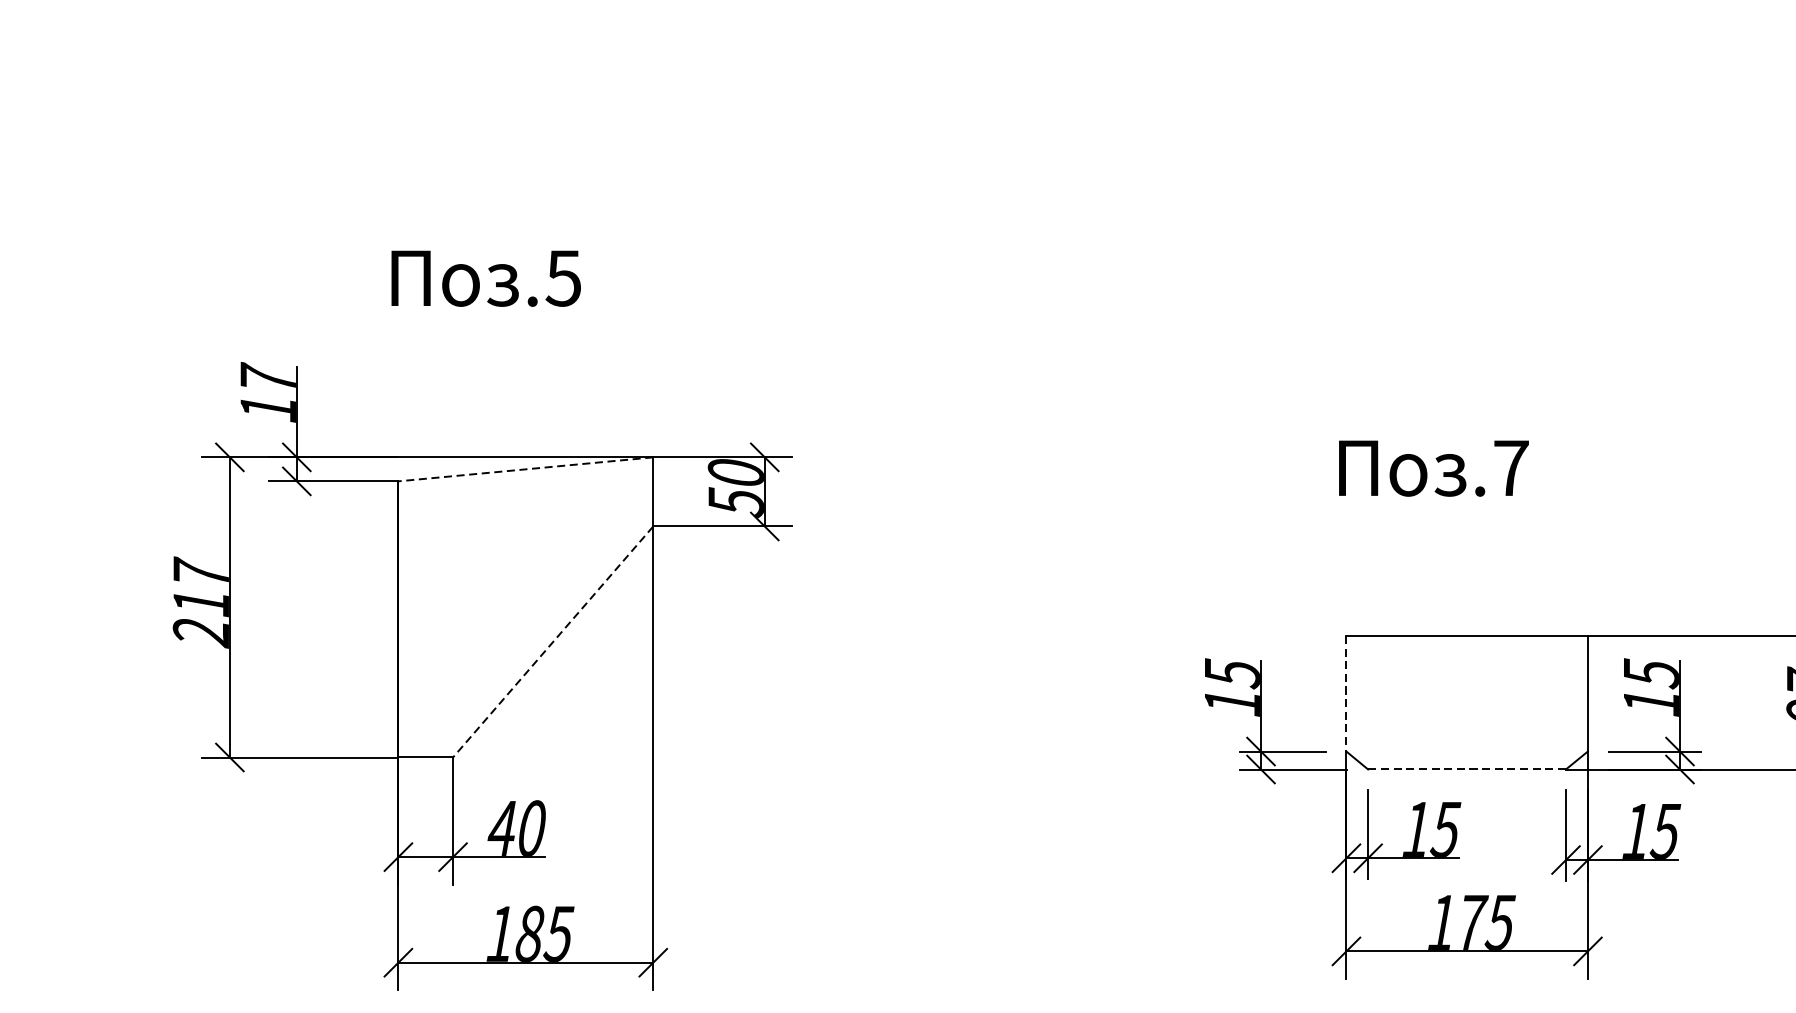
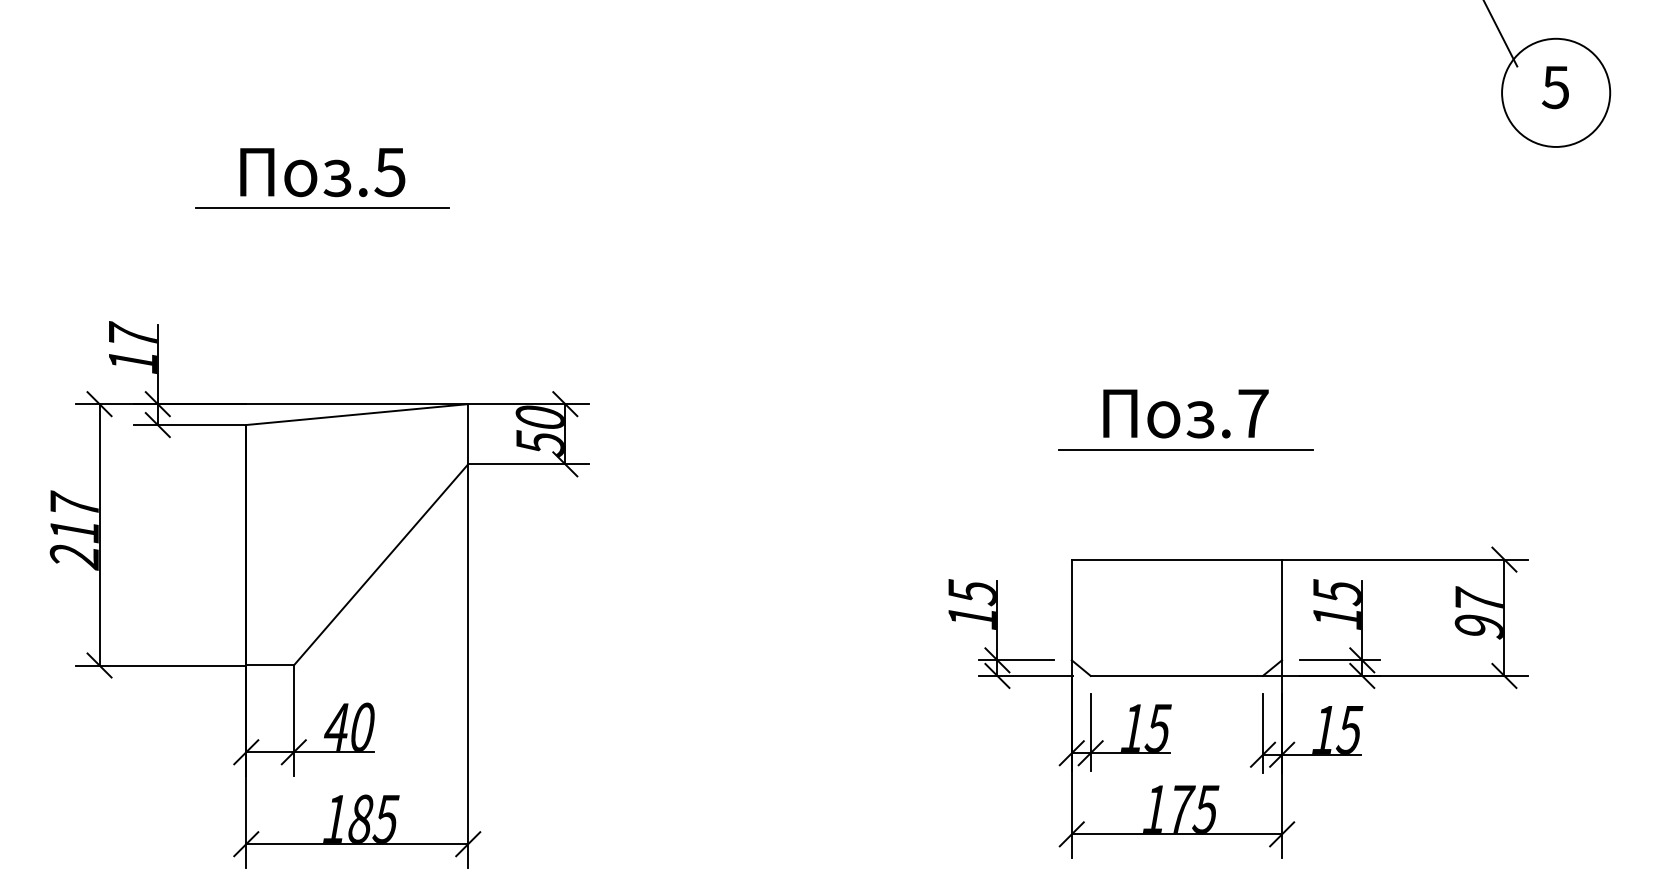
line: (485, 232) -> (322, 208), added
text: (485, 278) -> (322, 172), moved
text: (1433, 468) -> (1185, 413), moved
line: (524, 469) -> (356, 414), dashed -> solid
line: (1477, 509) -> (1185, 449), added
line: (552, 642) -> (380, 565), dashed -> solid
line: (1346, 694) -> (1071, 610), dashed -> solid
line: (1466, 768) -> (1176, 675), dashed -> solid

